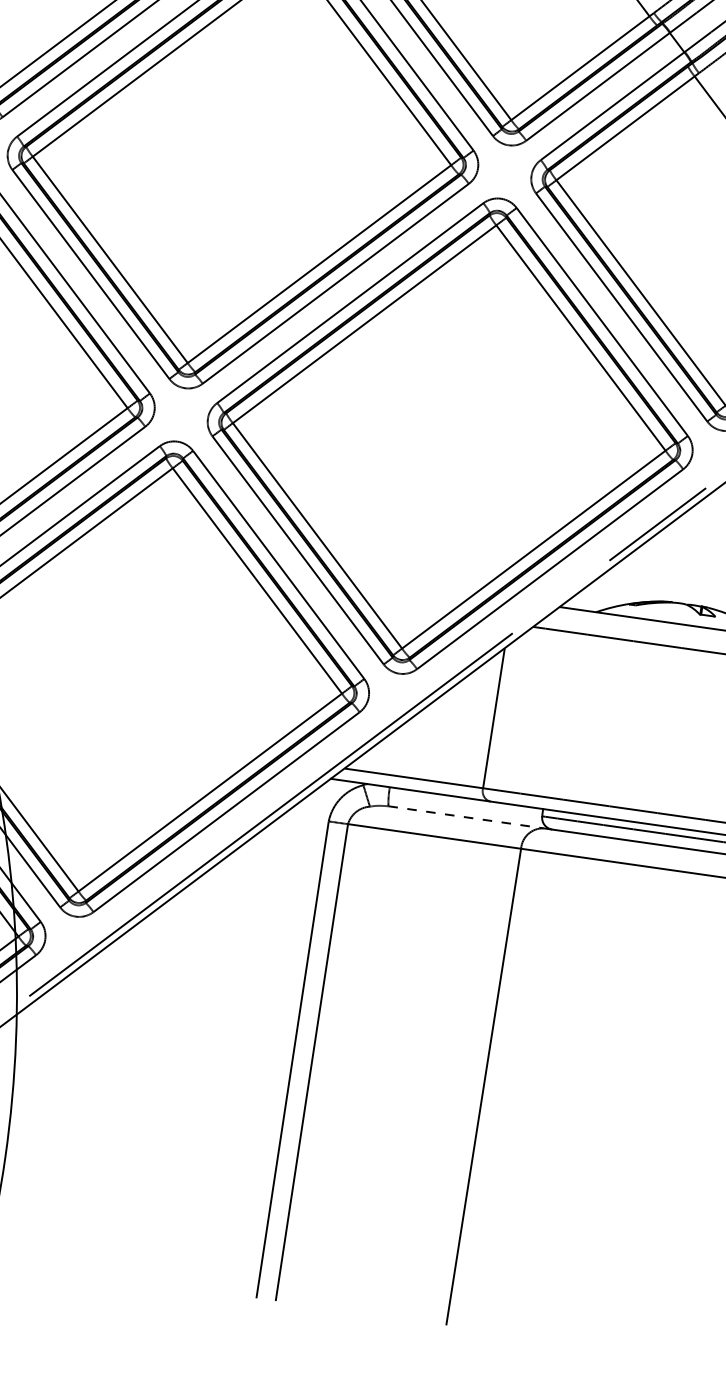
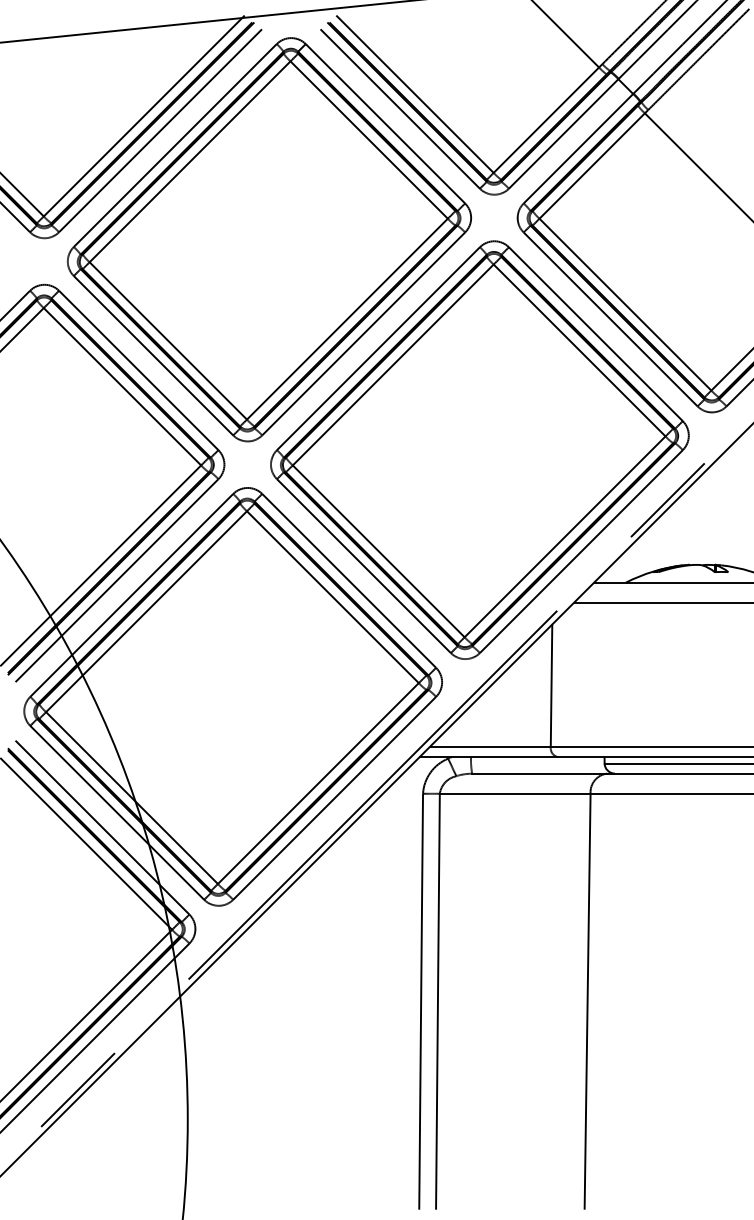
line: (465, 817) -> (539, 773), dashed -> solid

